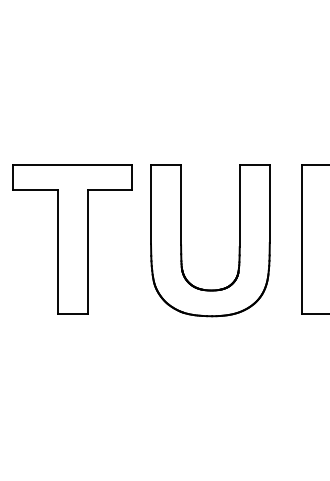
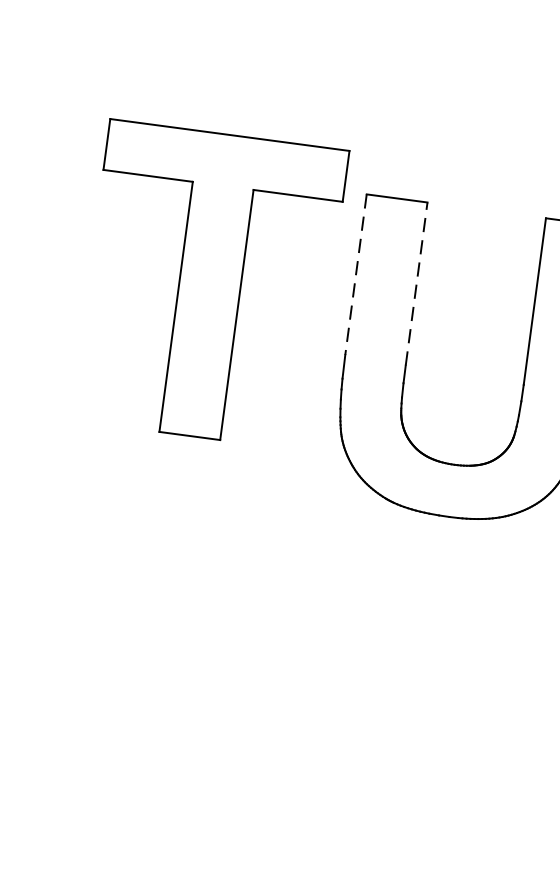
line: (151, 204) -> (356, 274), solid -> dashed
line: (181, 204) -> (417, 282), solid -> dashed
part: (72, 239) -> (209, 285), moved

